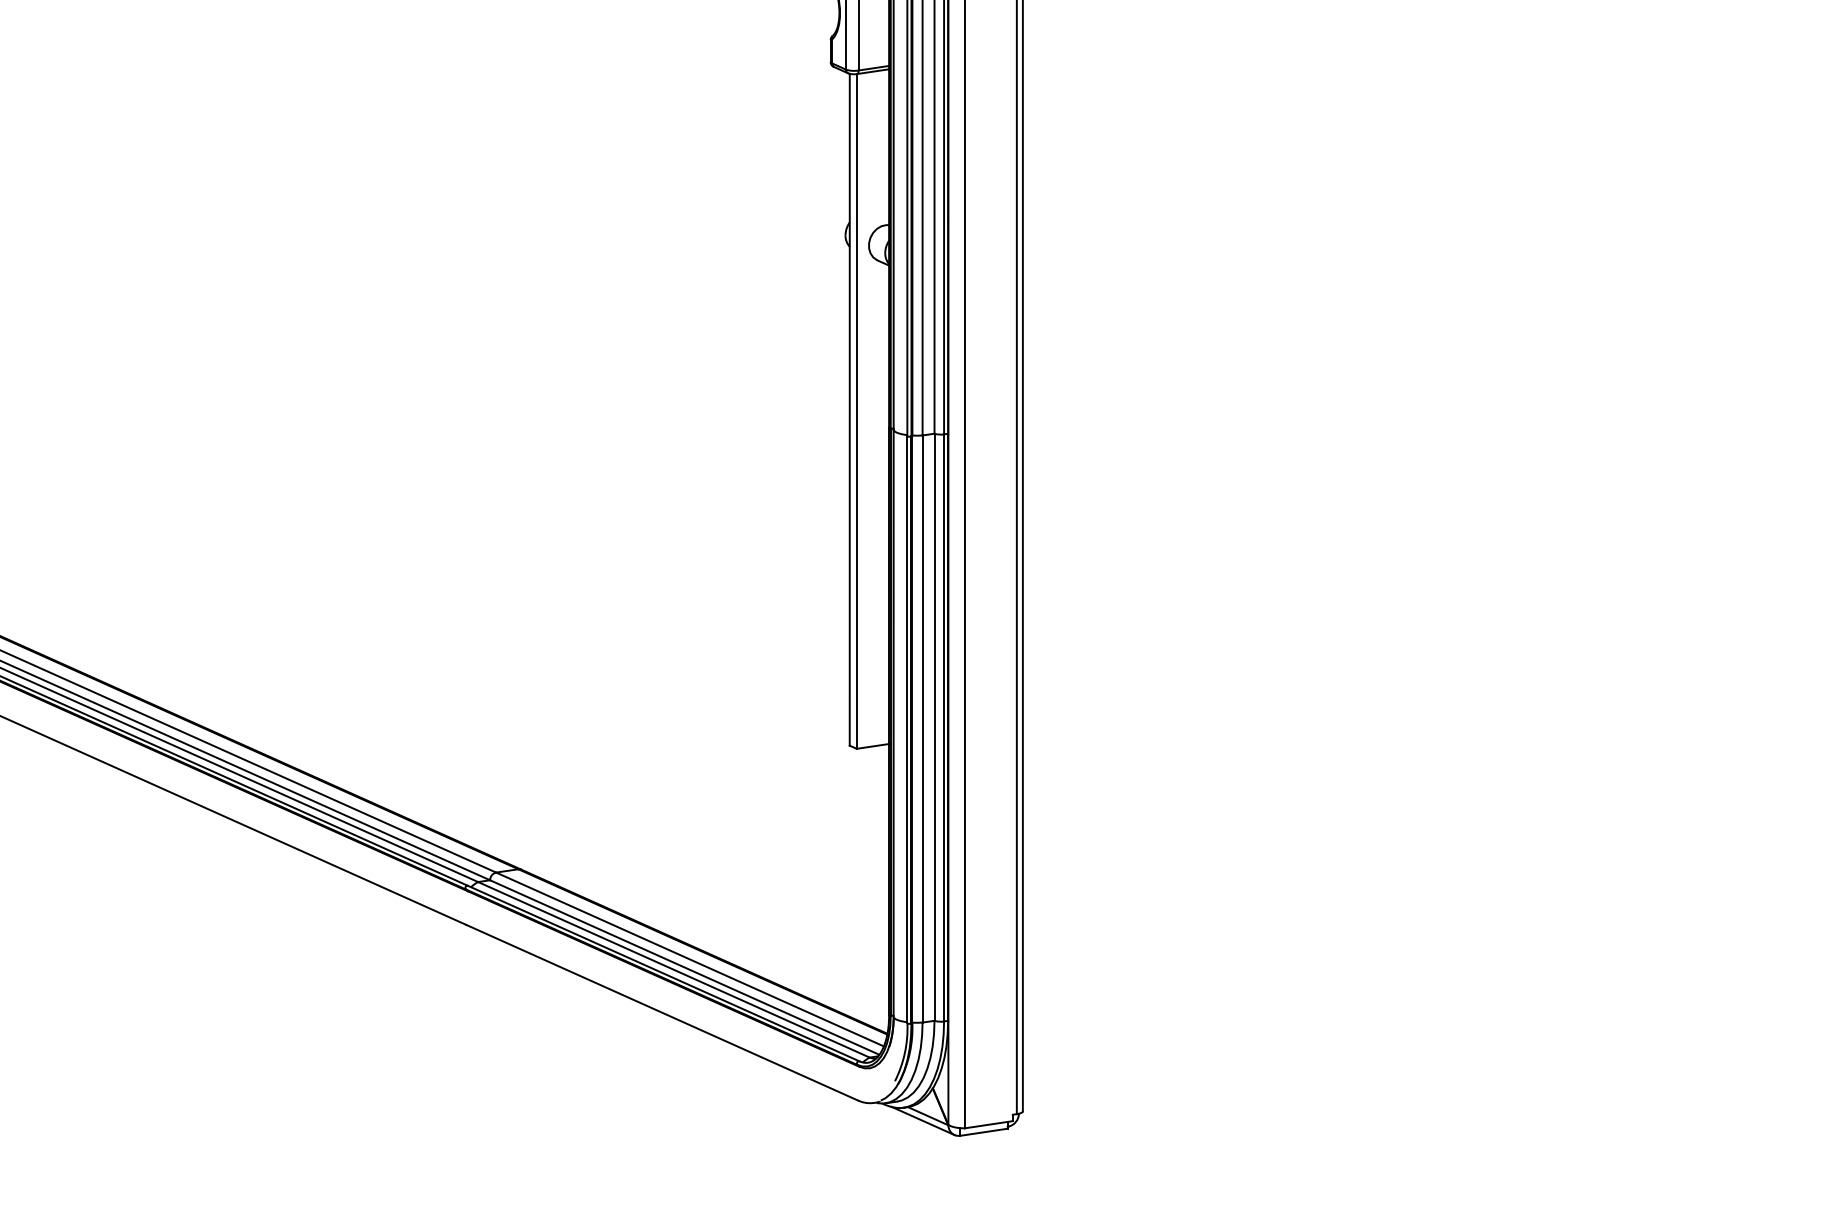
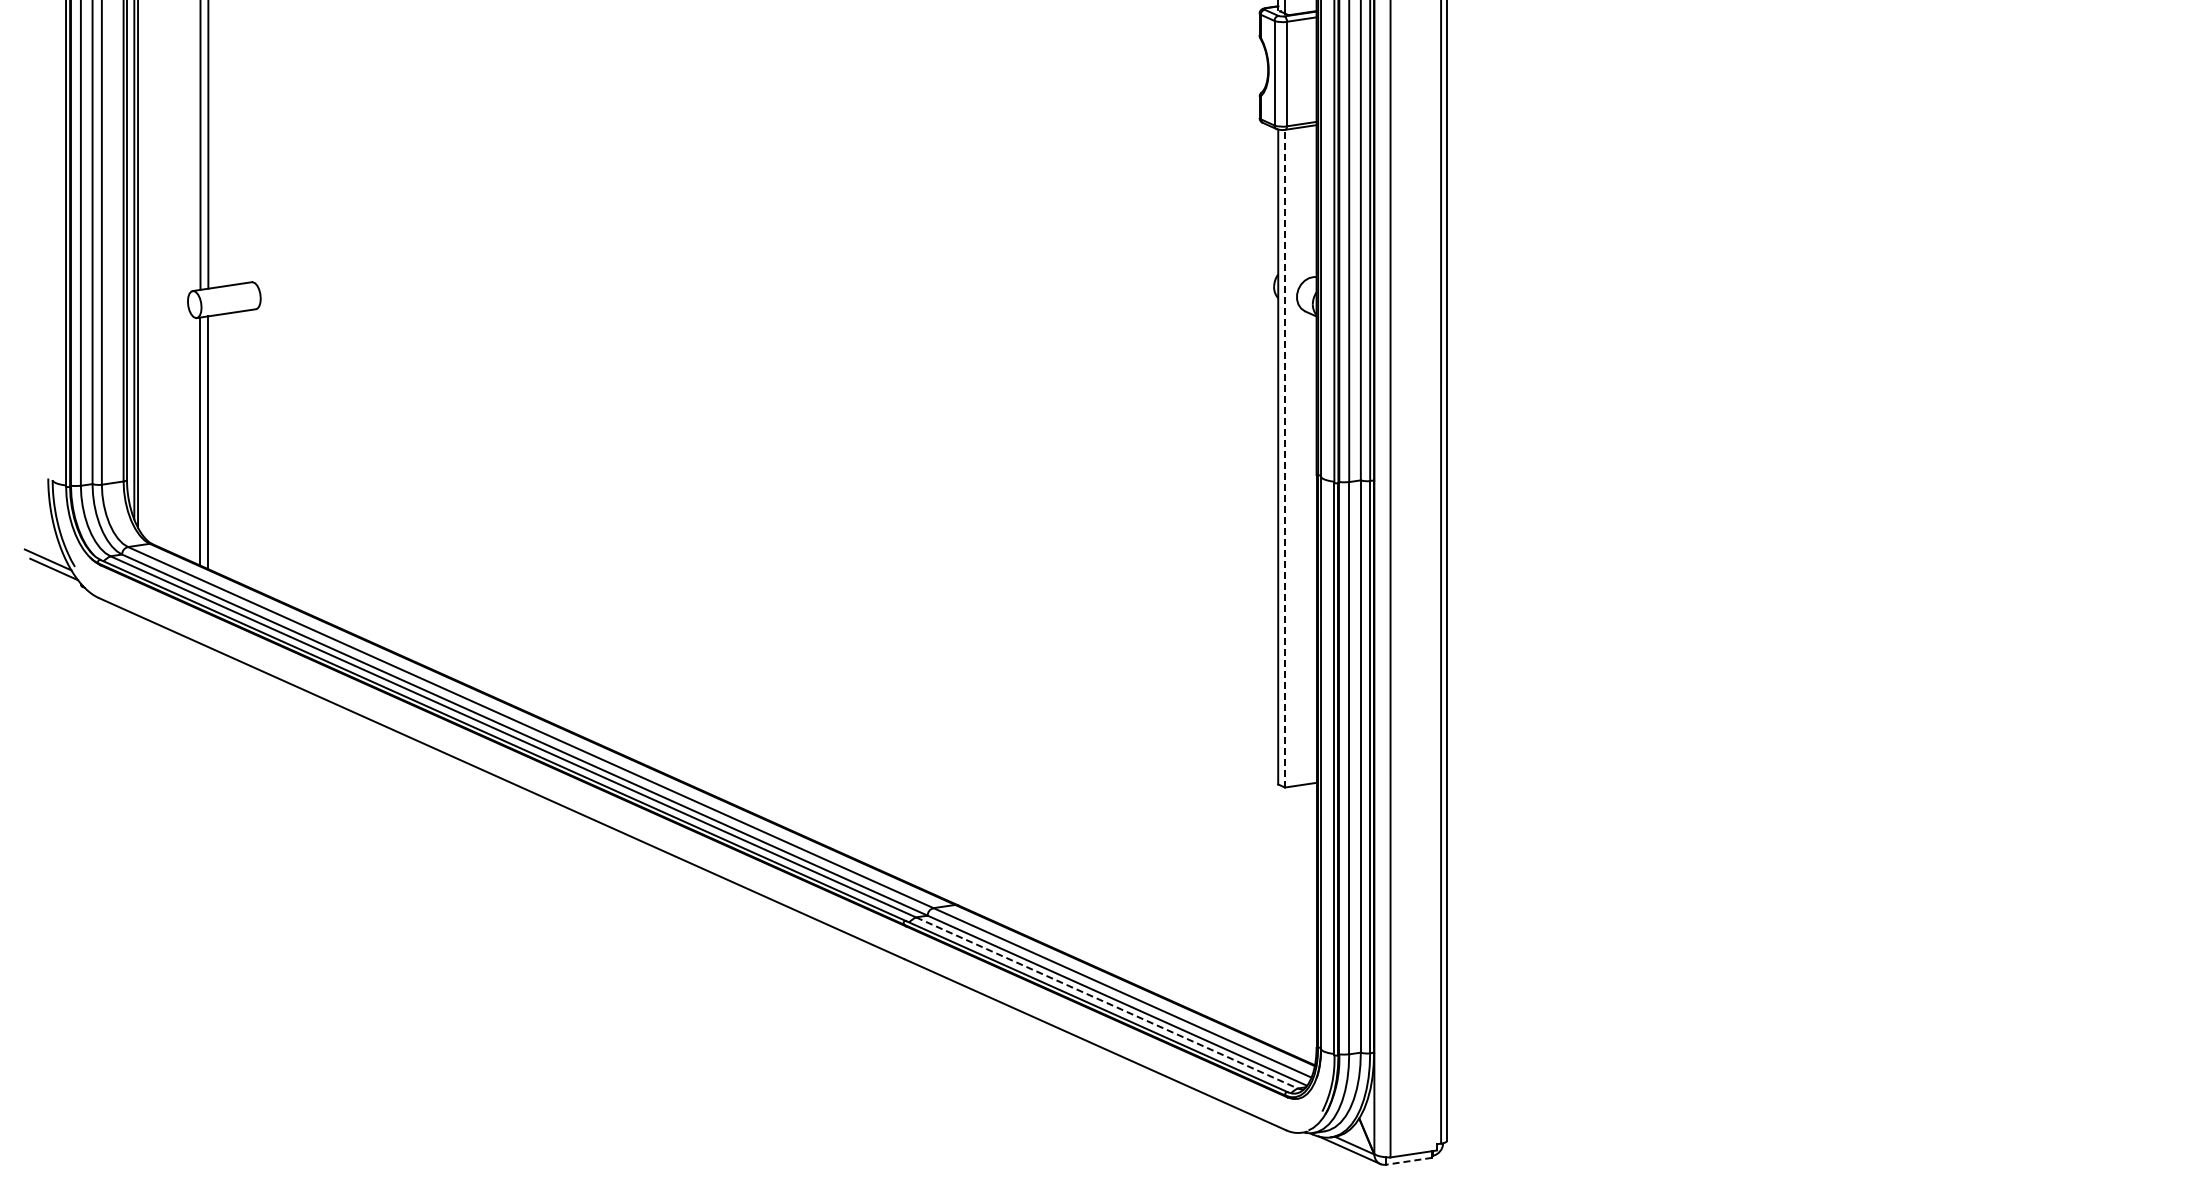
line: (857, 411) -> (1285, 458), solid -> dashed
line: (674, 970) -> (1107, 1003), solid -> dashed
line: (983, 1132) -> (1408, 1161), solid -> dashed

